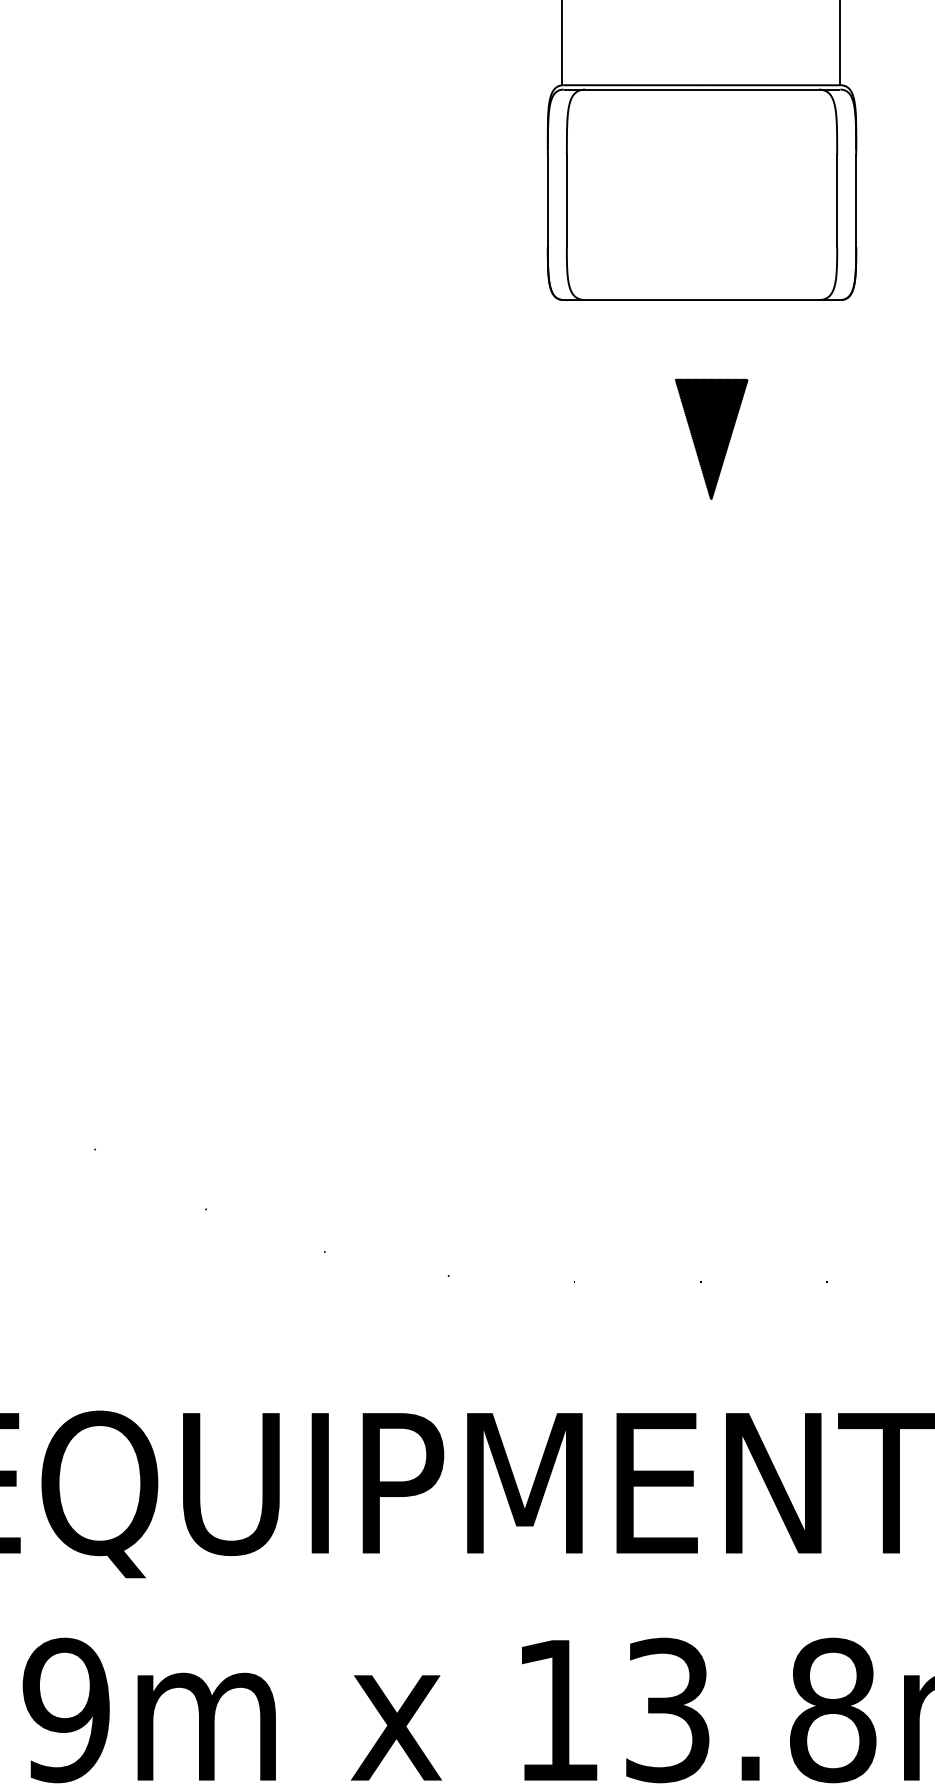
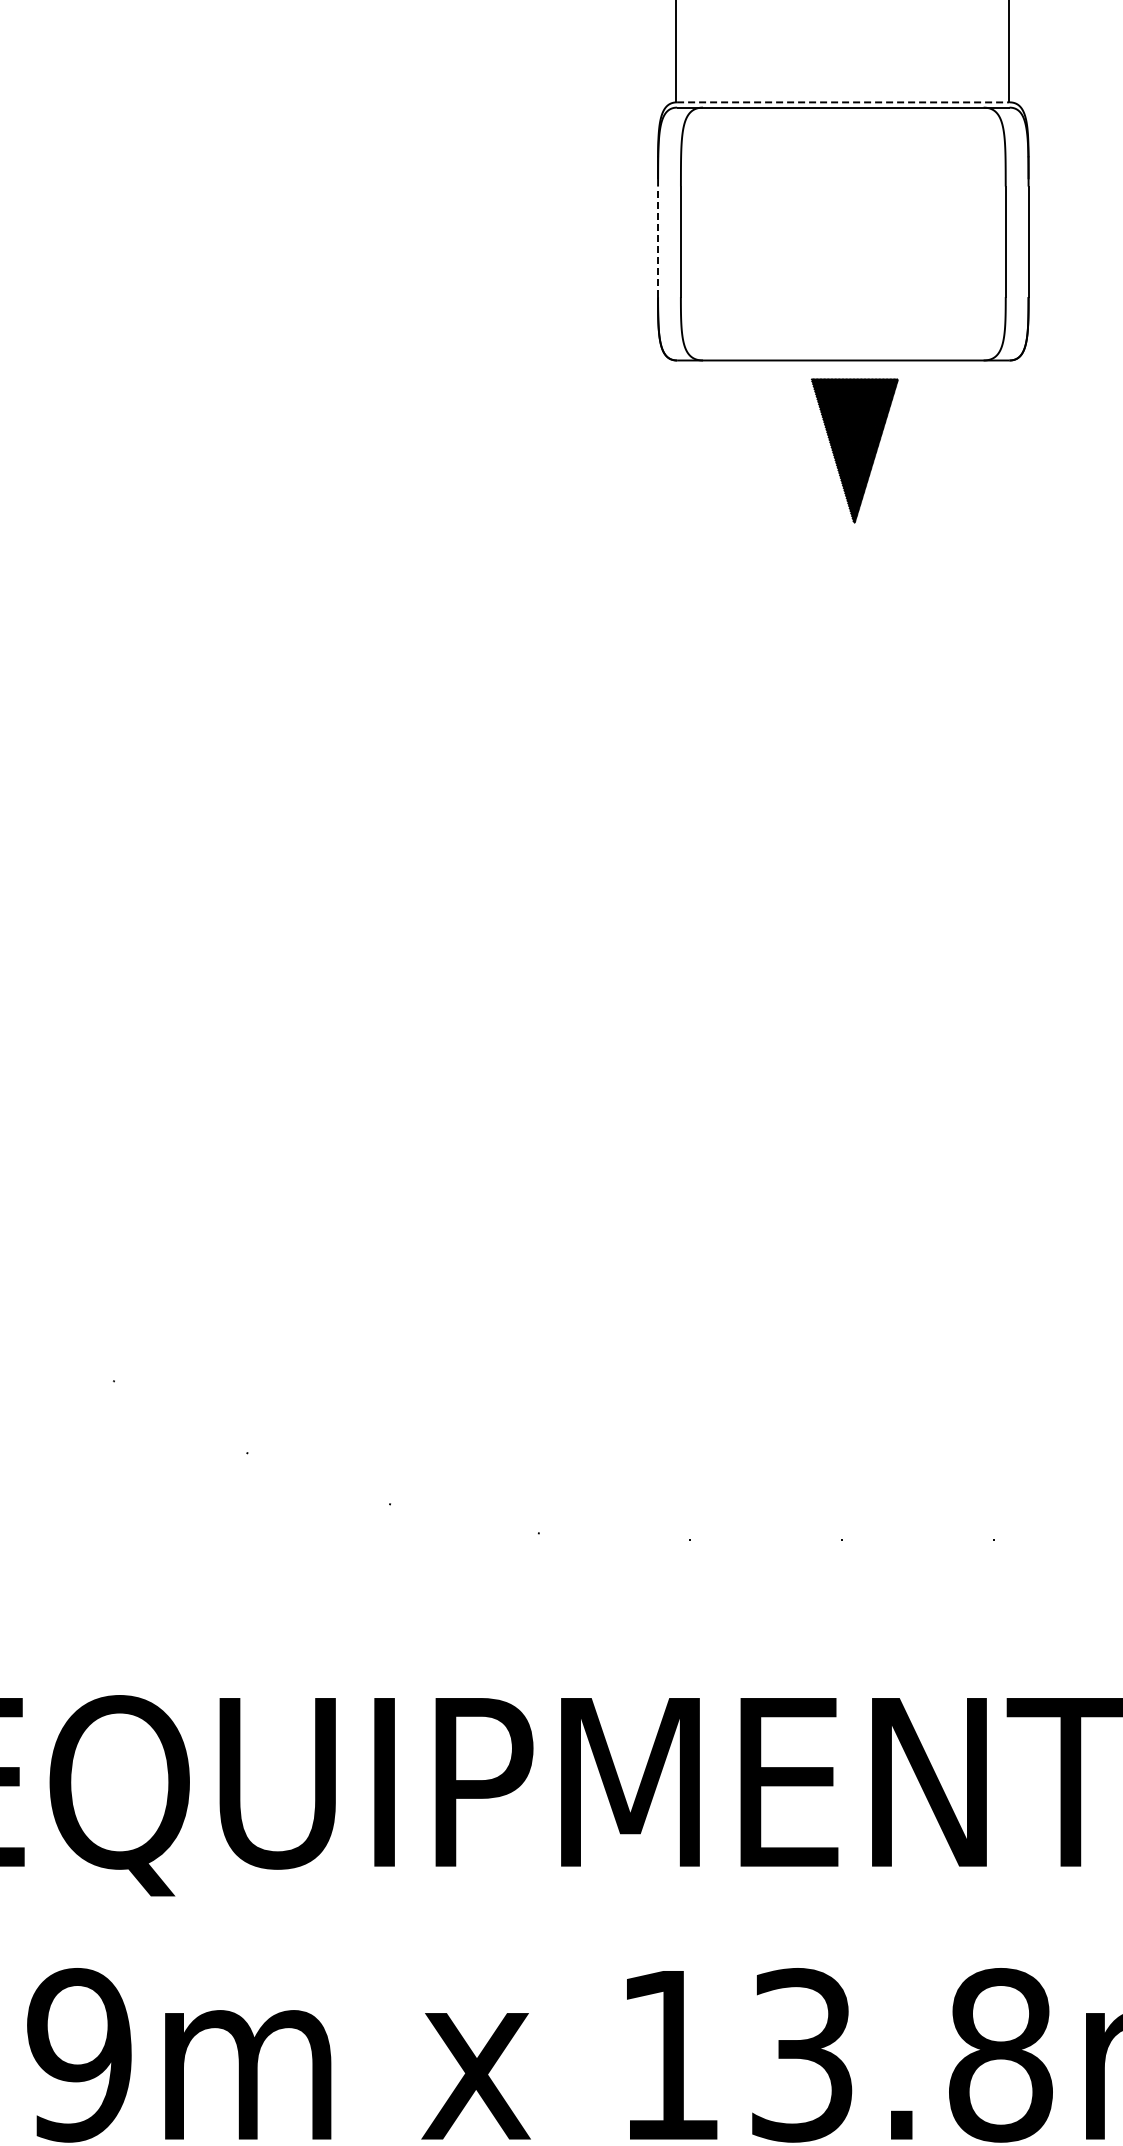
line: (702, 85) -> (843, 102), solid -> dashed
line: (548, 201) -> (658, 241), solid -> dashed
part: (711, 439) -> (854, 450), moved

